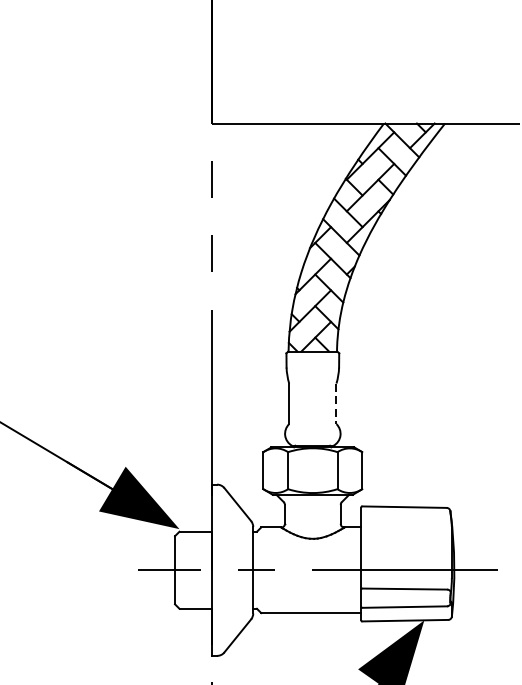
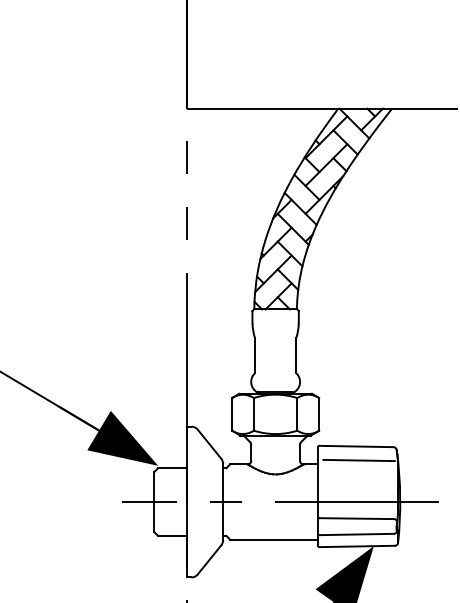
line: (336, 403) -> (296, 355), dashed -> solid
line: (406, 523) -> (358, 460), added

